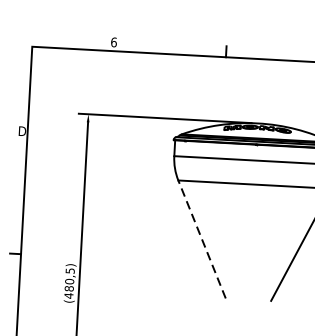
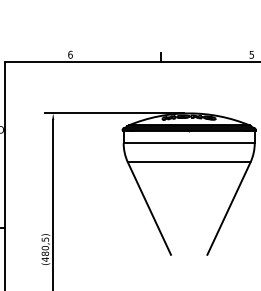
line: (202, 239) -> (149, 208), dashed -> solid

